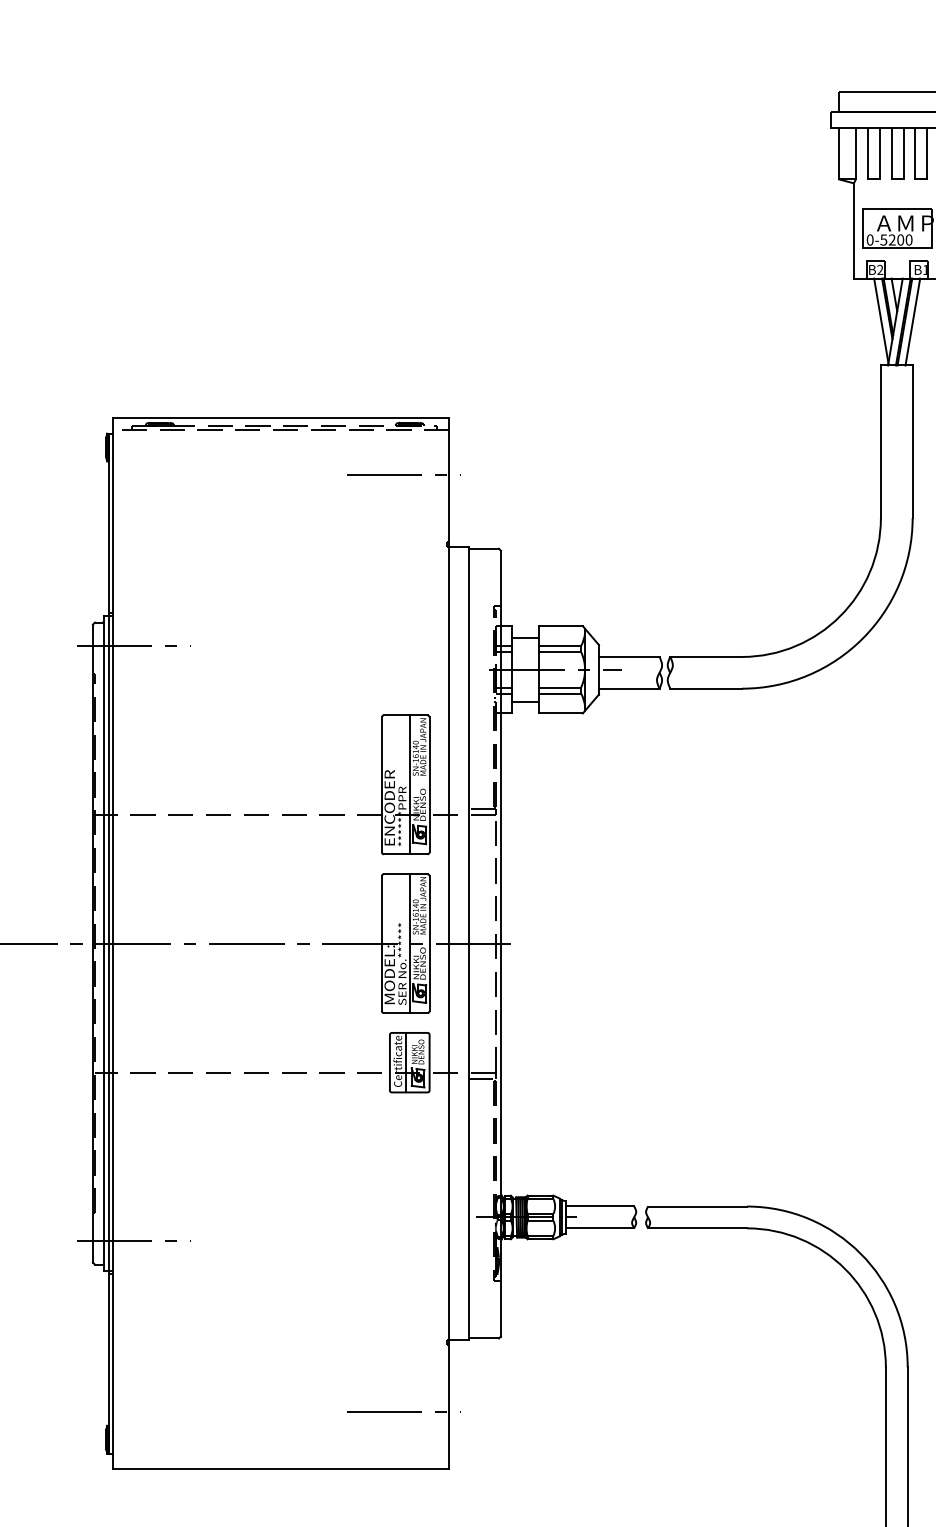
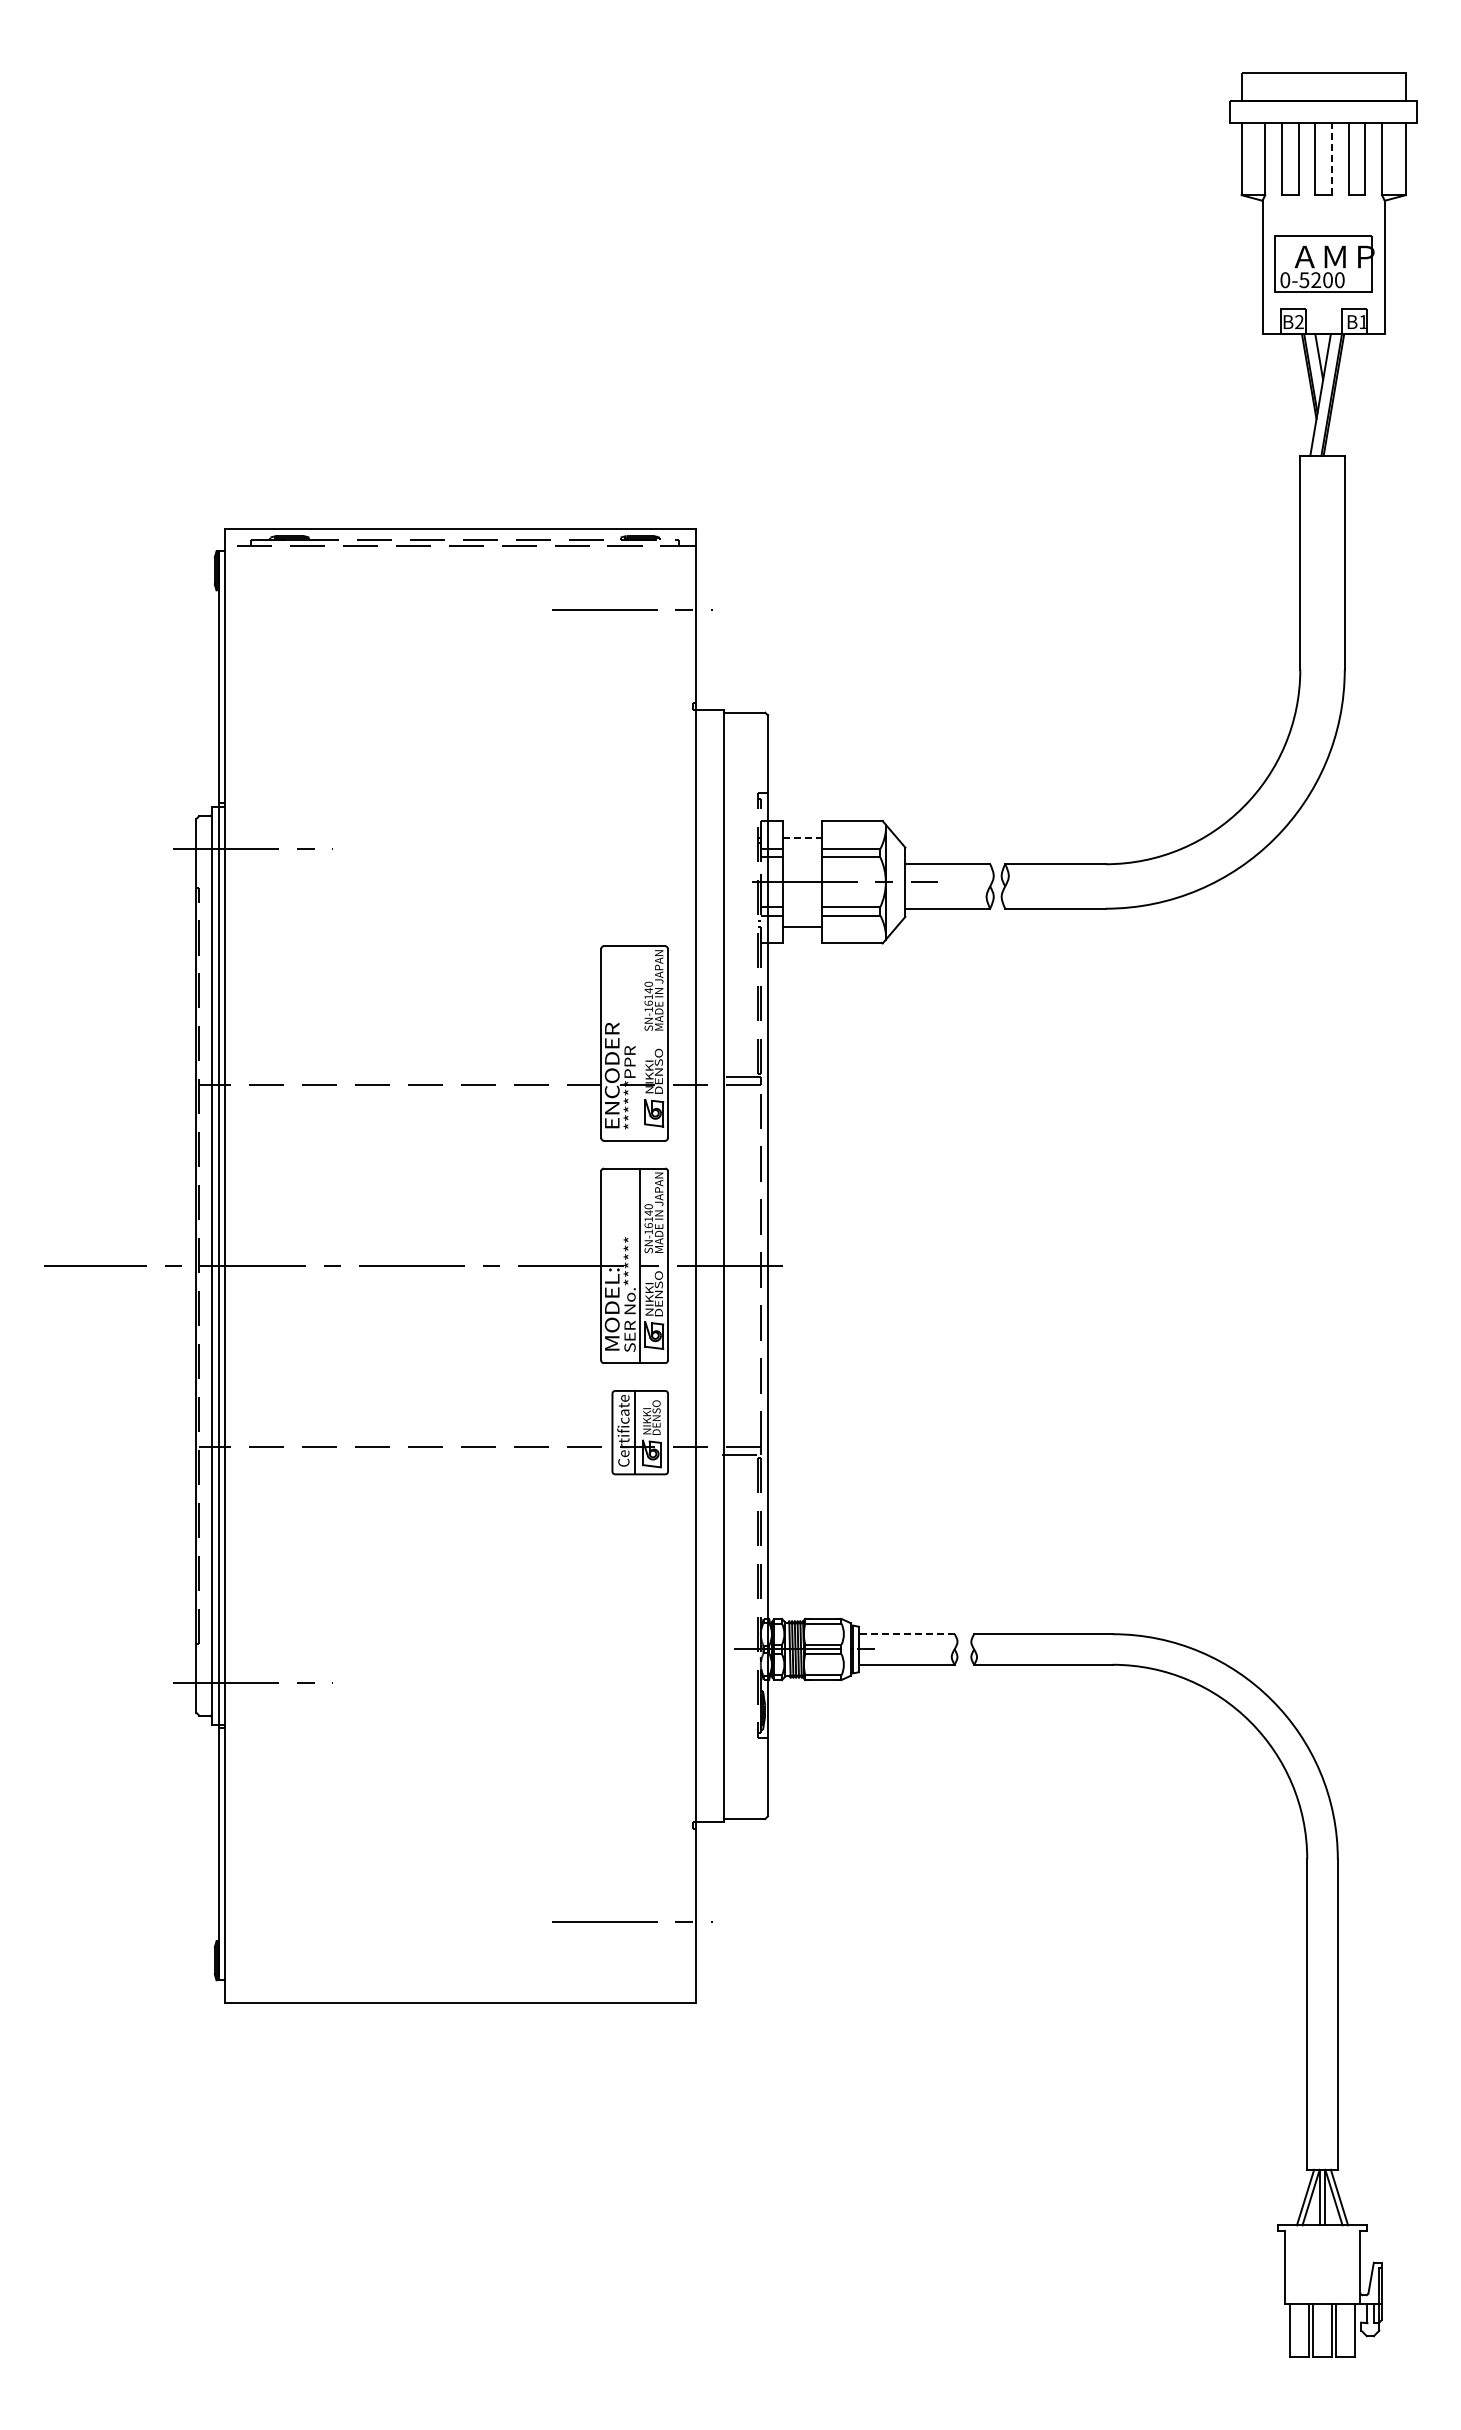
line: (903, 153) -> (1331, 158), solid -> dashed
line: (881, 320) -> (1300, 393), removed
line: (912, 321) -> (1344, 394), removed
line: (525, 637) -> (802, 837), solid -> dashed
line: (409, 784) -> (640, 1043), removed
line: (599, 1206) -> (906, 1634), solid -> dashed

